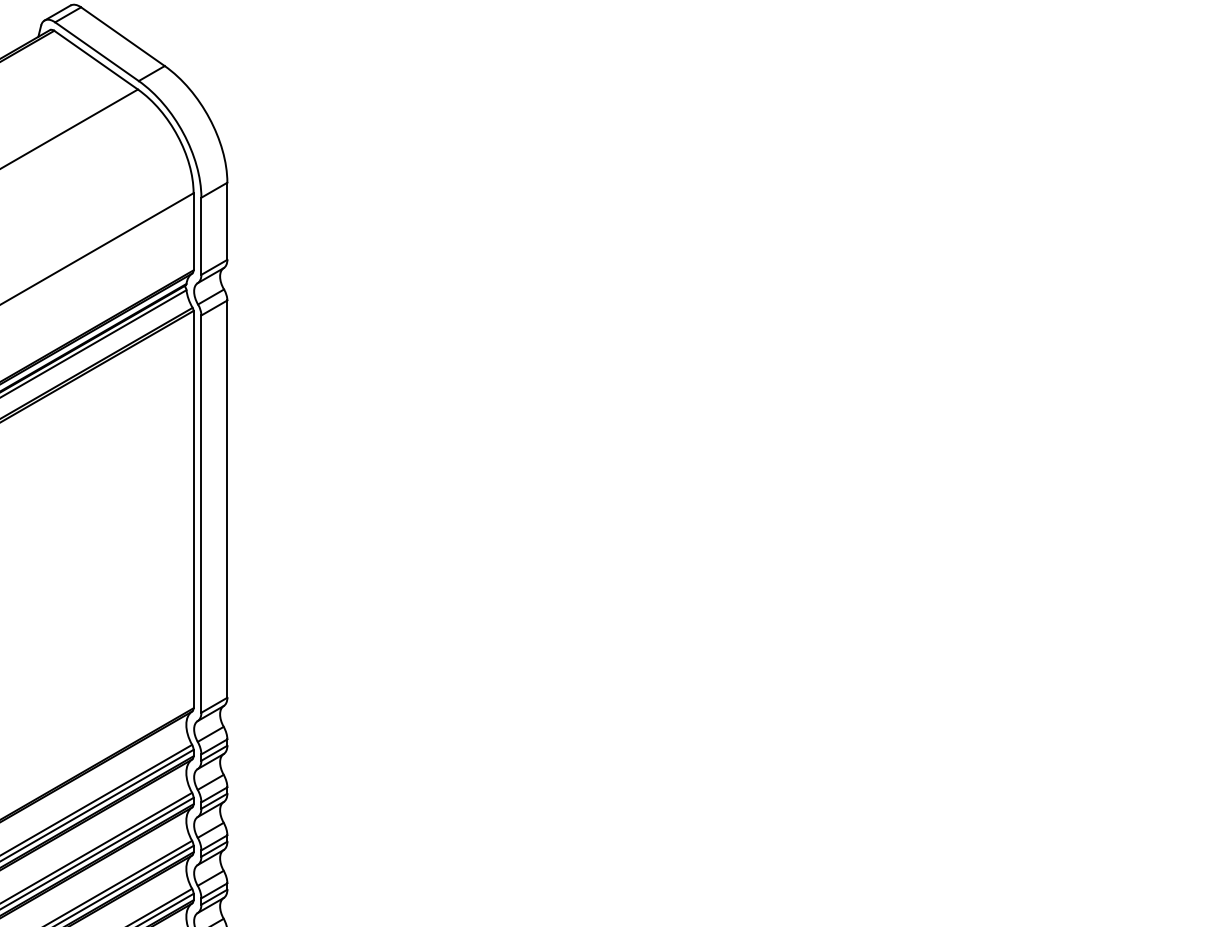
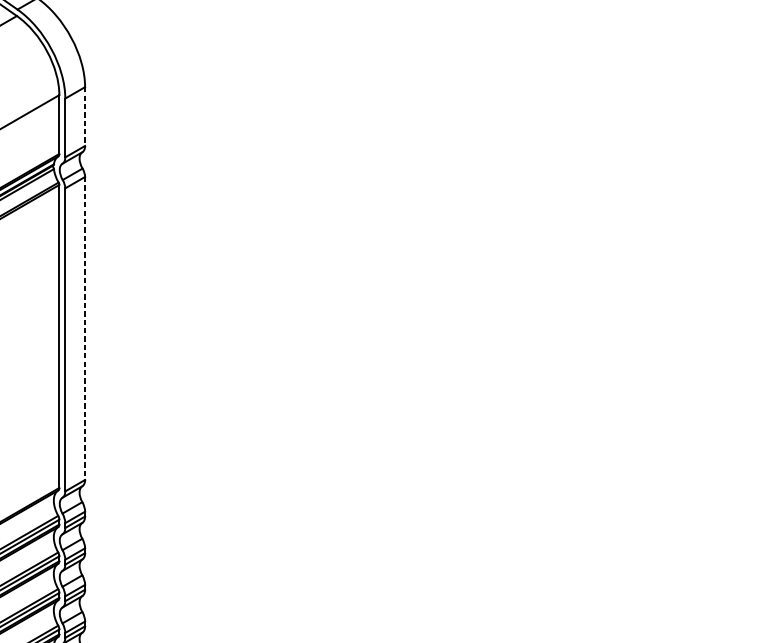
line: (227, 221) -> (85, 116), solid -> dashed
line: (227, 499) -> (85, 328), solid -> dashed

